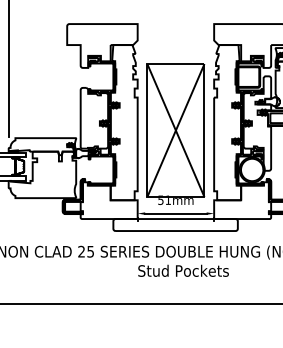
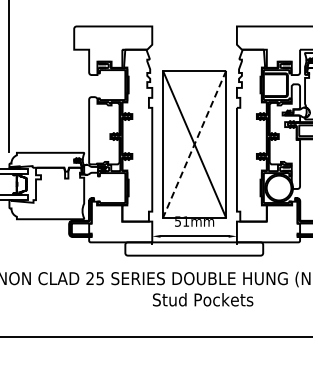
line: (175, 130) -> (194, 144), solid -> dashed

